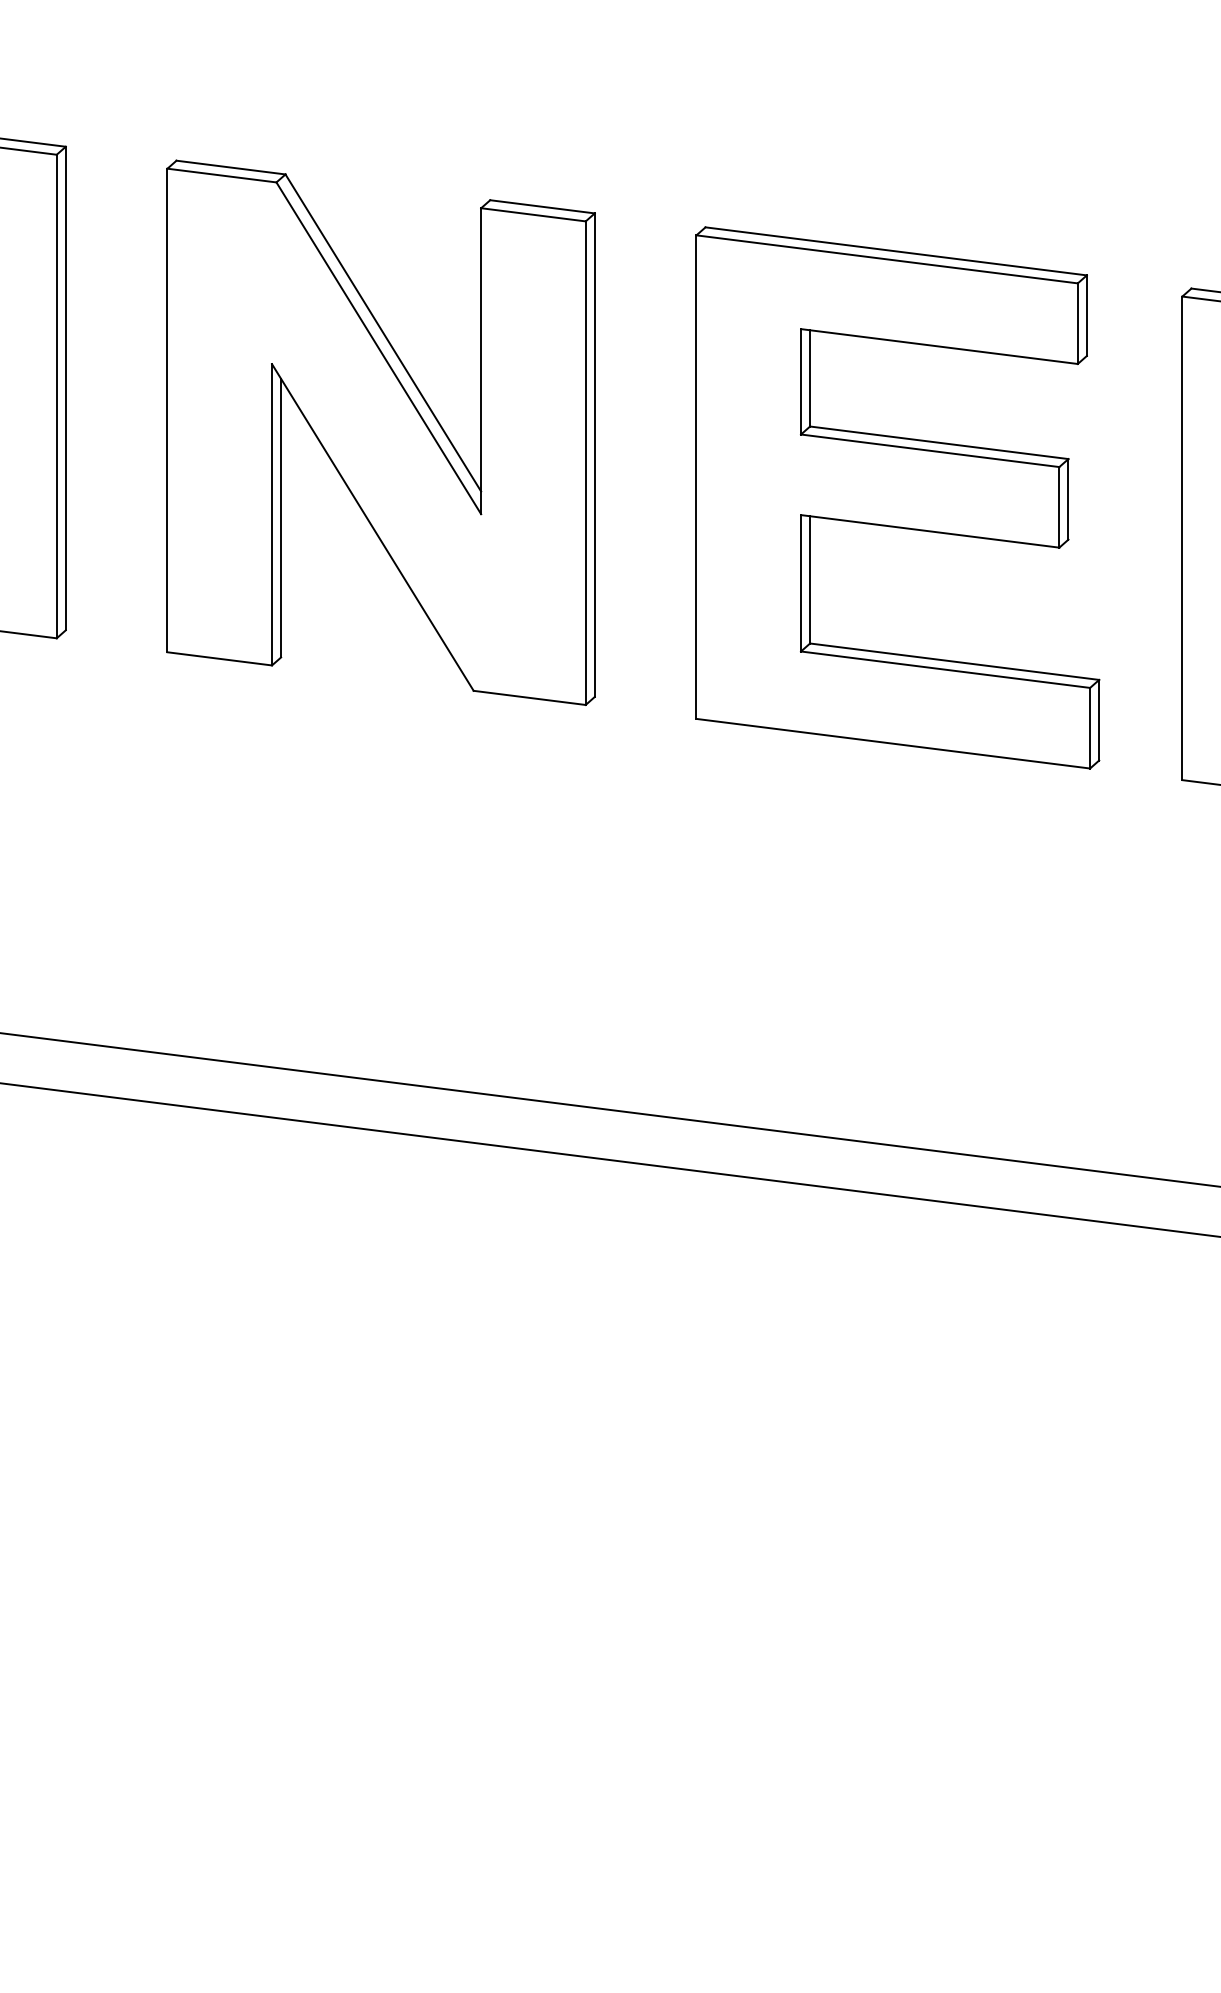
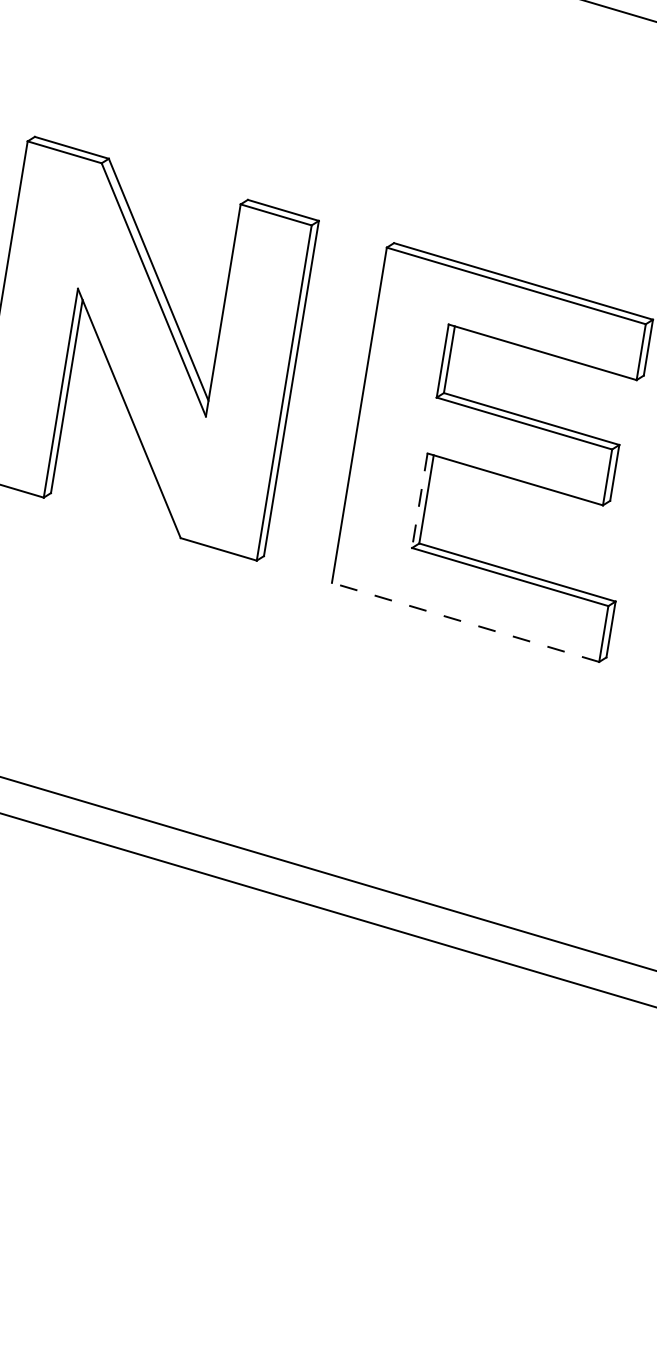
line: (801, 583) -> (420, 500), solid -> dashed
line: (892, 743) -> (465, 622), solid -> dashed

